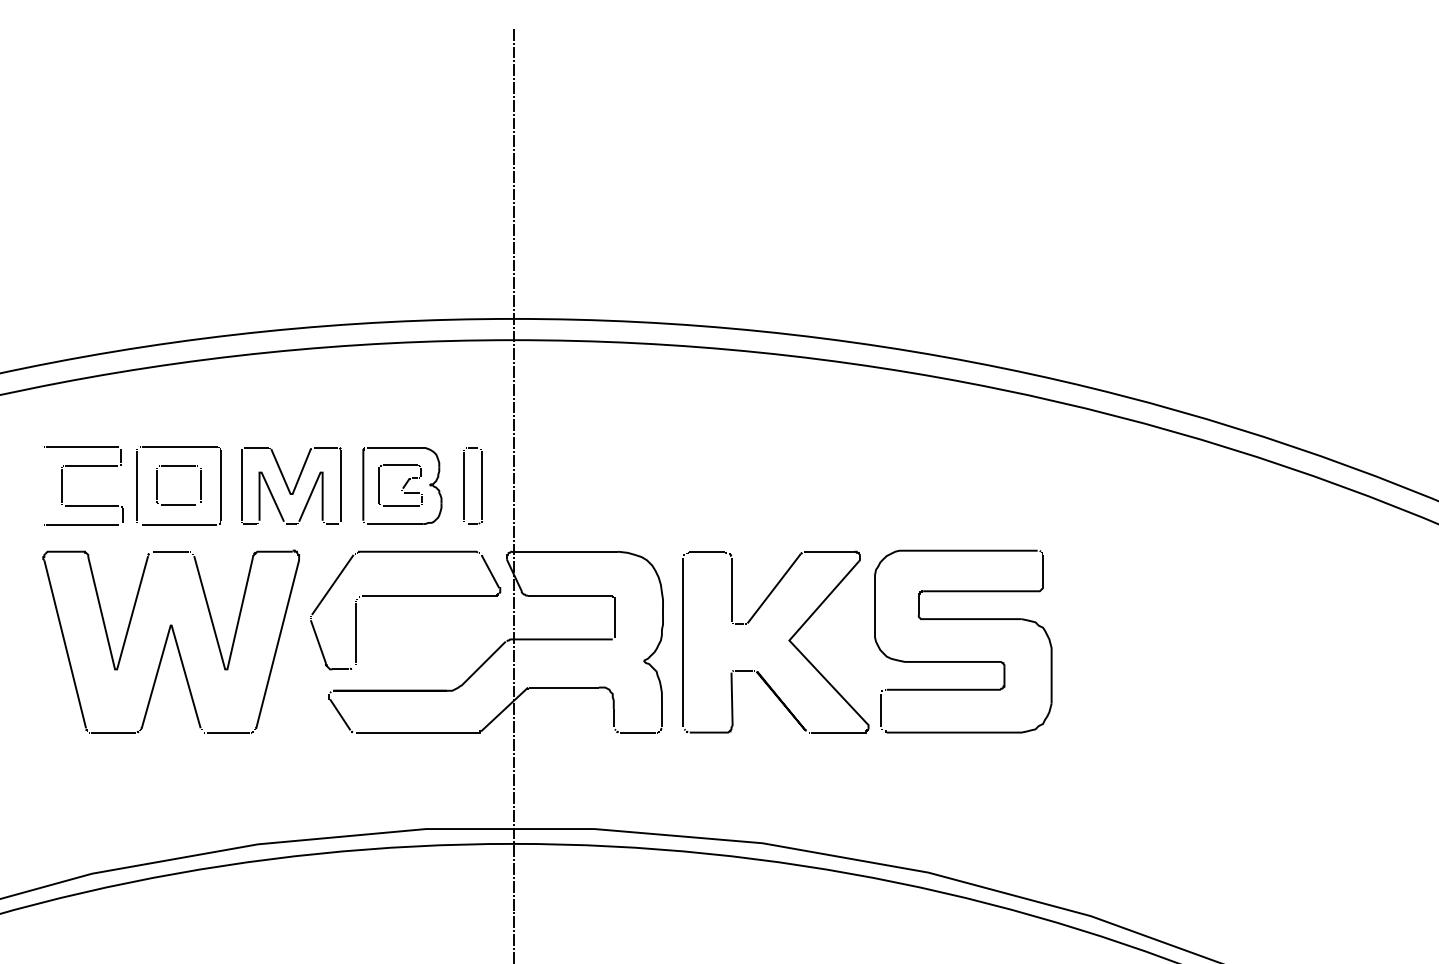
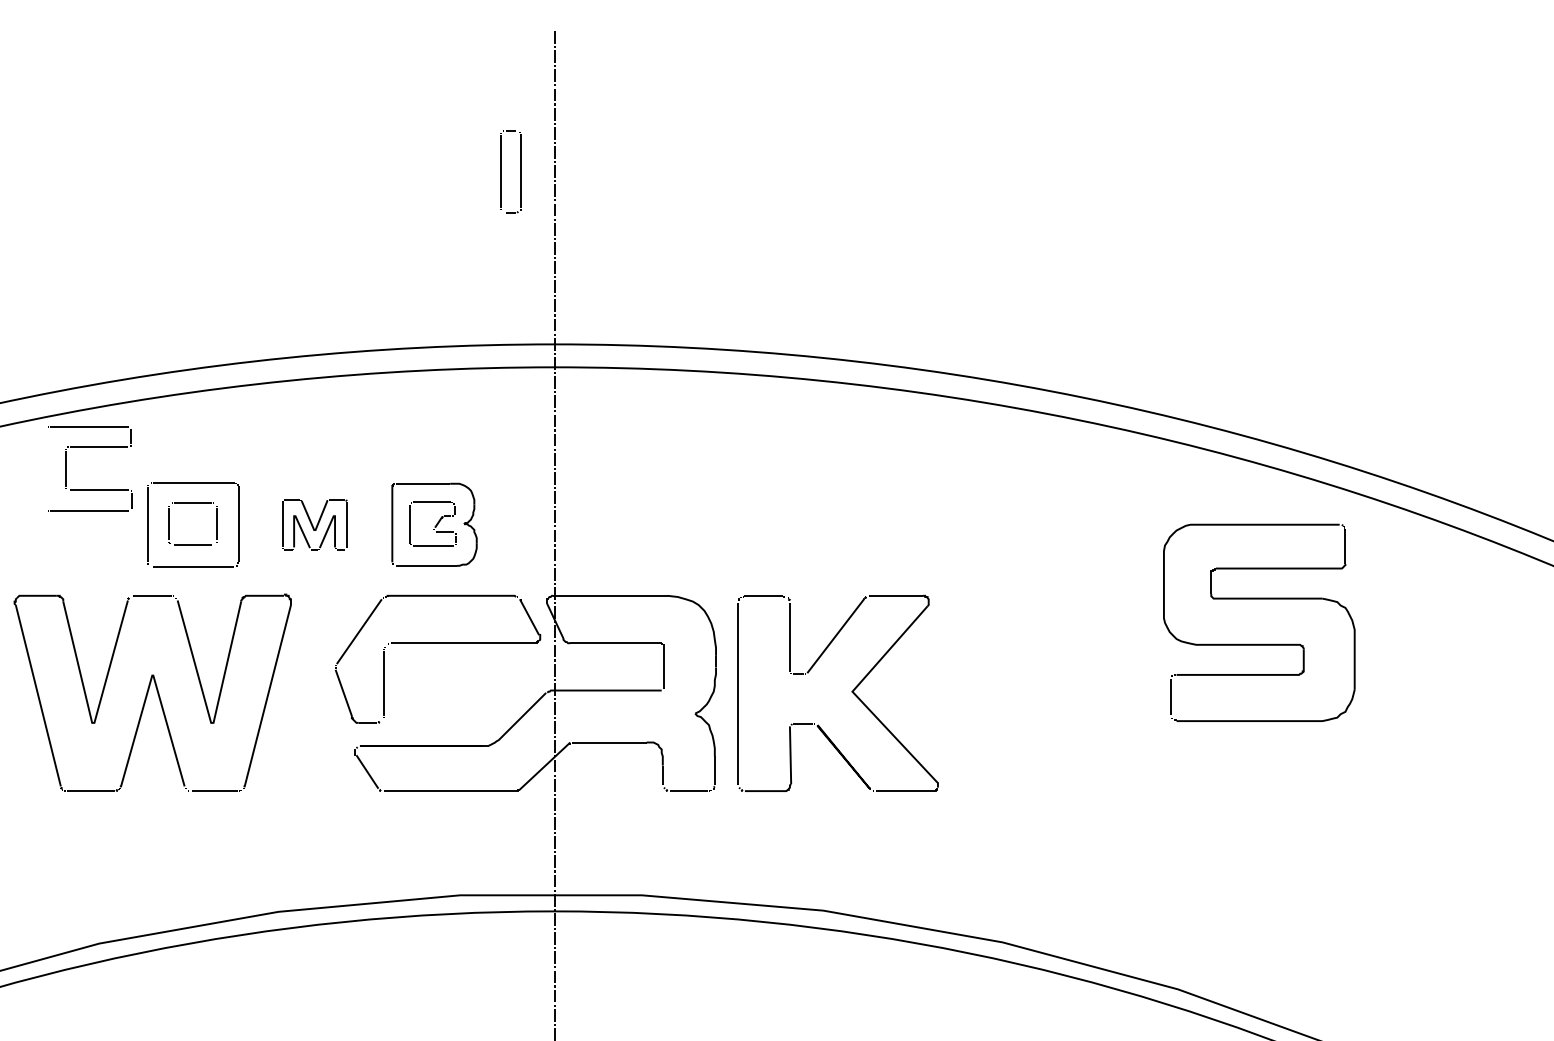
part: (83, 466) -> (90, 447), moved
part: (291, 485) -> (314, 524), size x0.6
part: (464, 485) -> (501, 171), moved
part: (170, 641) -> (152, 692), moved
part: (963, 660) -> (1259, 643), moved

